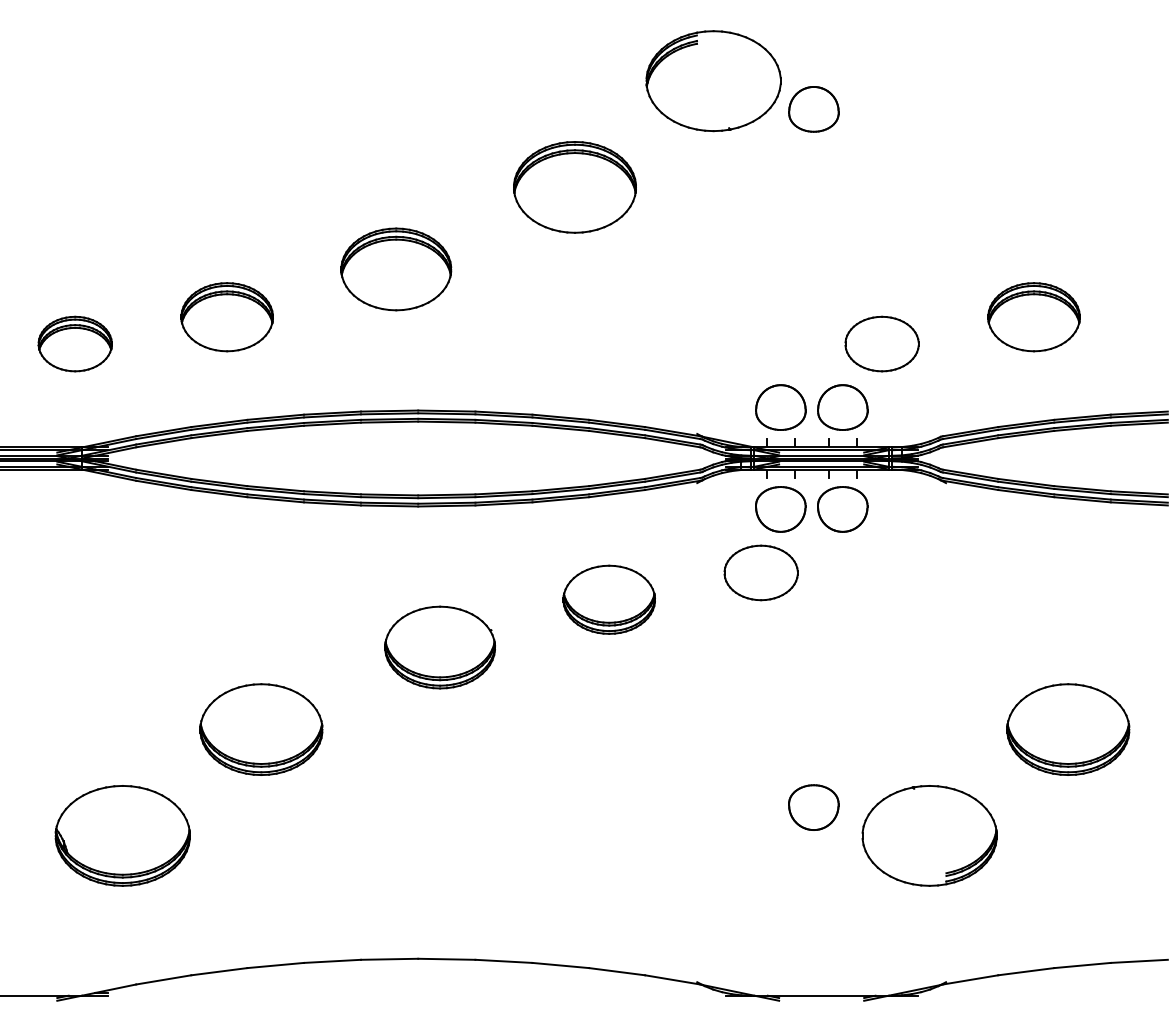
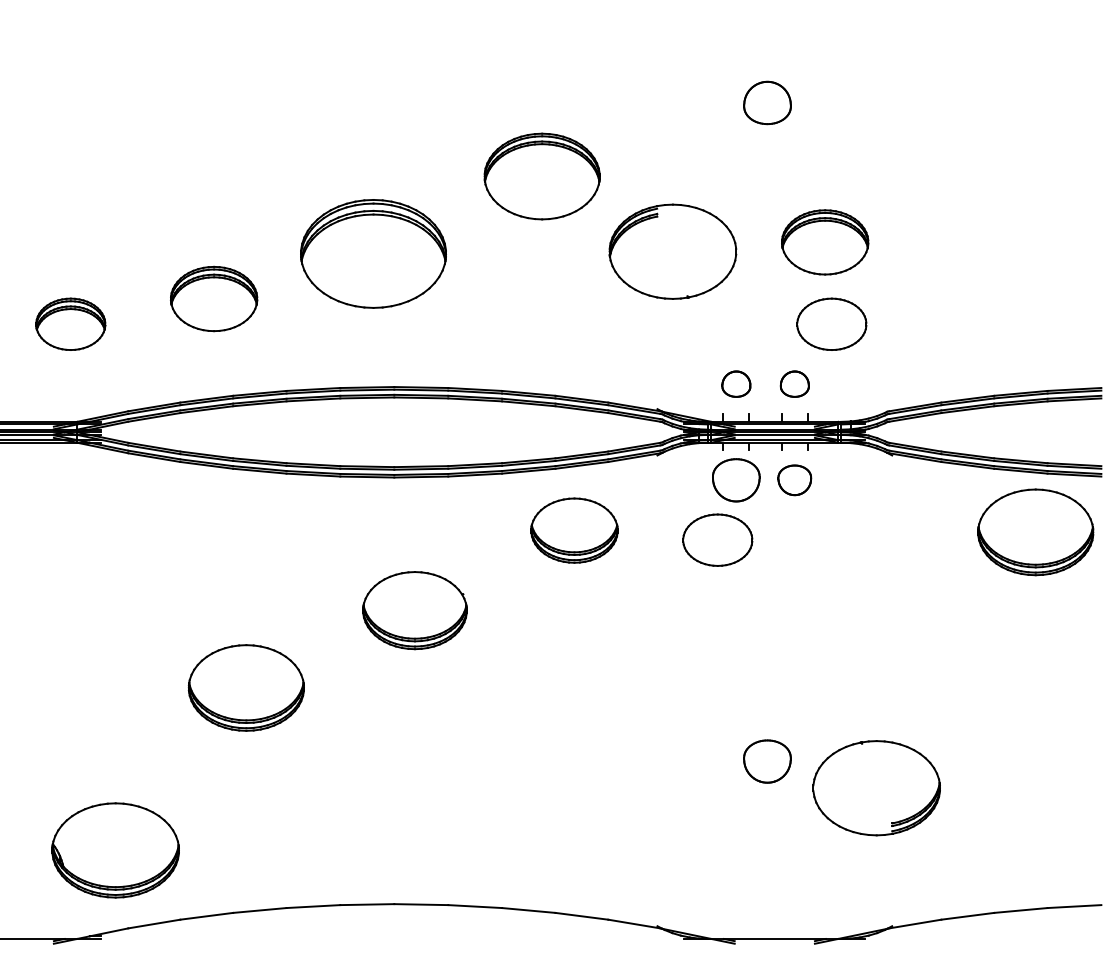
part: (713, 81) -> (672, 252), moved
part: (396, 269) -> (373, 254), size x1.4
part: (1033, 317) -> (824, 242), moved
part: (780, 407) -> (736, 384), size x0.6
part: (842, 407) -> (794, 384), size x0.6
part: (842, 509) -> (794, 480), size x0.7
part: (608, 599) -> (573, 530), moved
part: (1068, 729) -> (1035, 532), moved
part: (122, 835) -> (115, 850), moved

